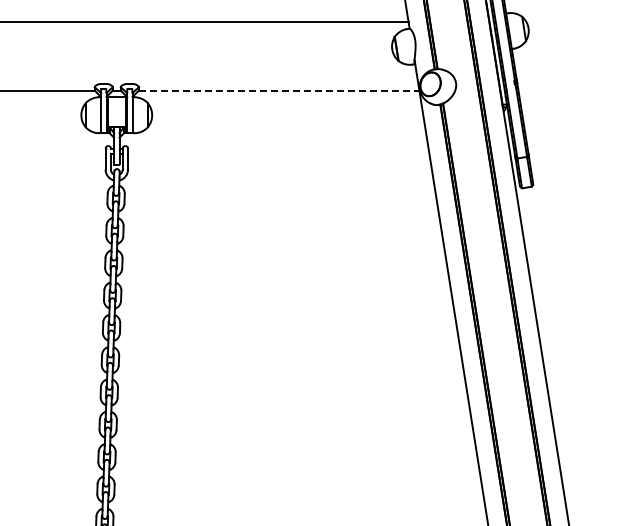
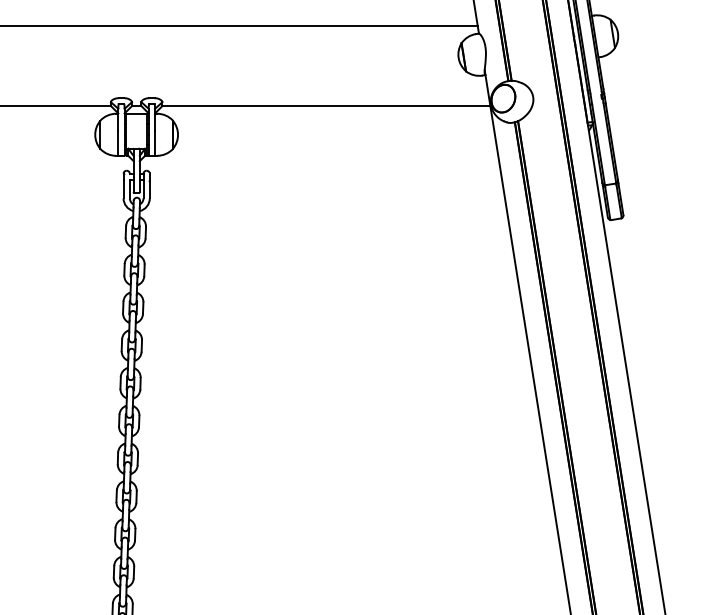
line: (279, 90) -> (326, 105), dashed -> solid

